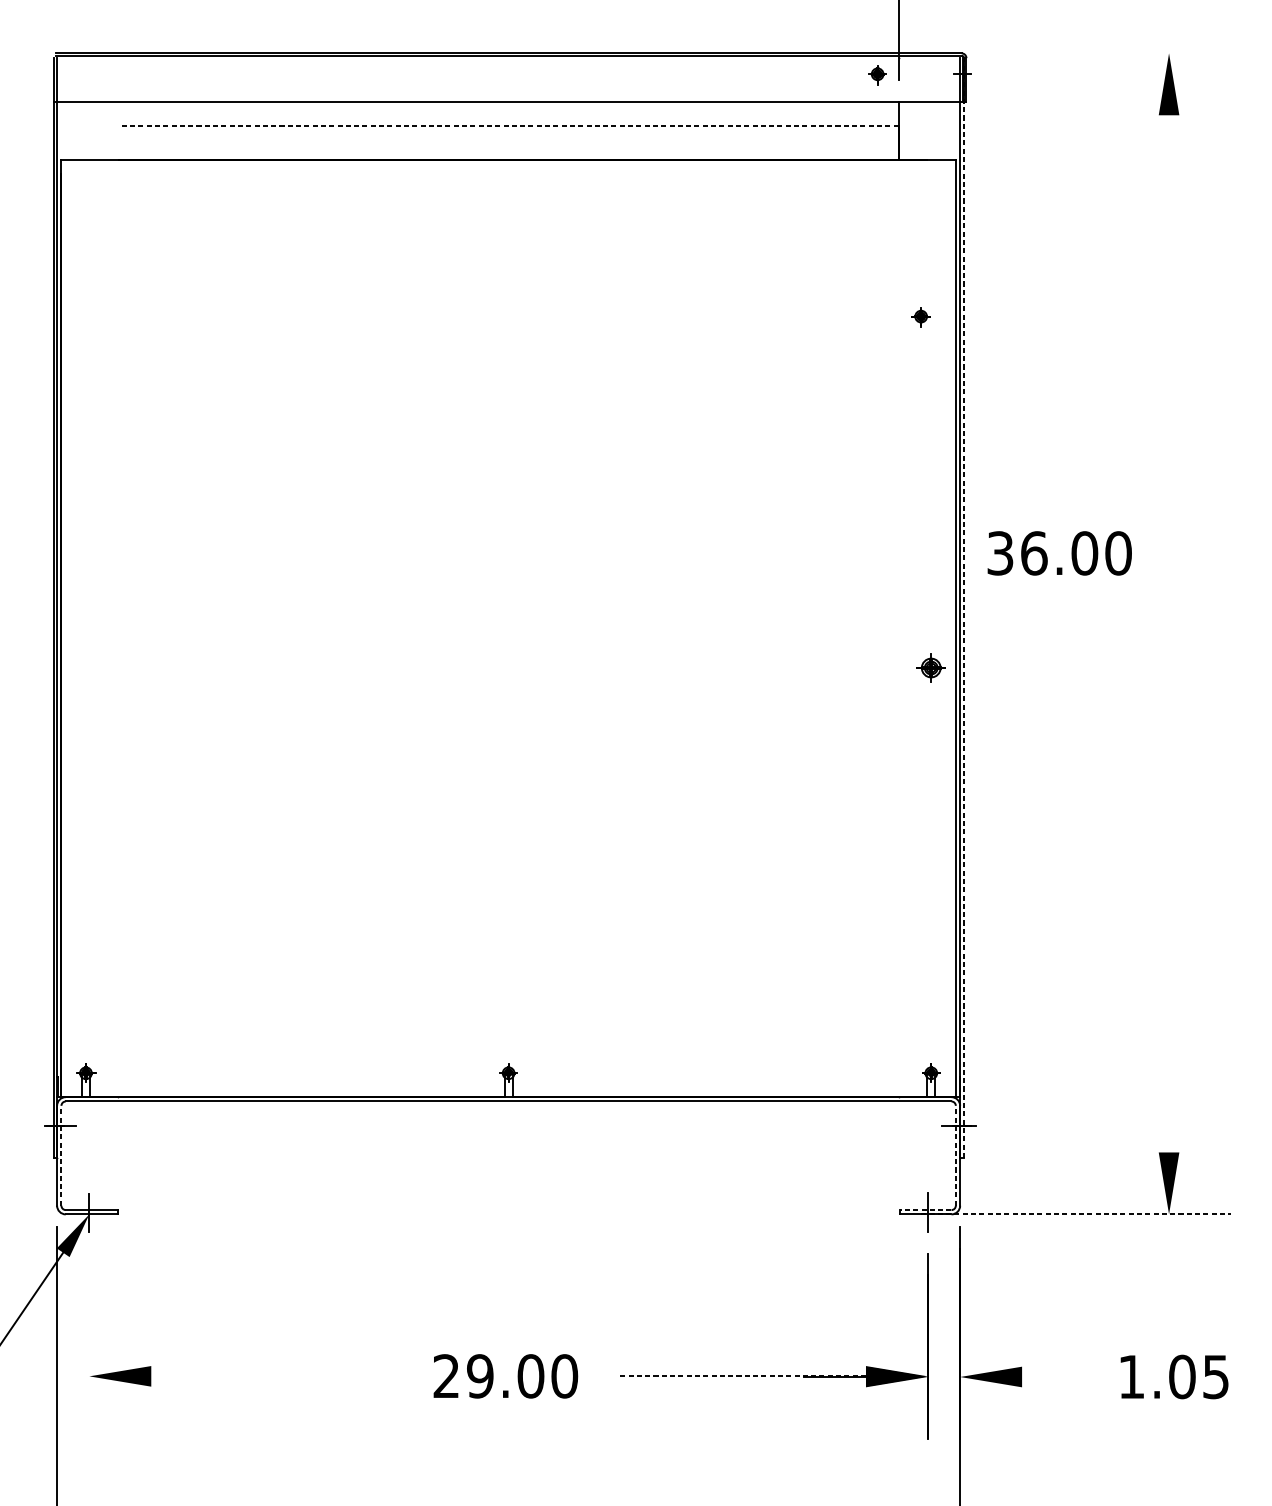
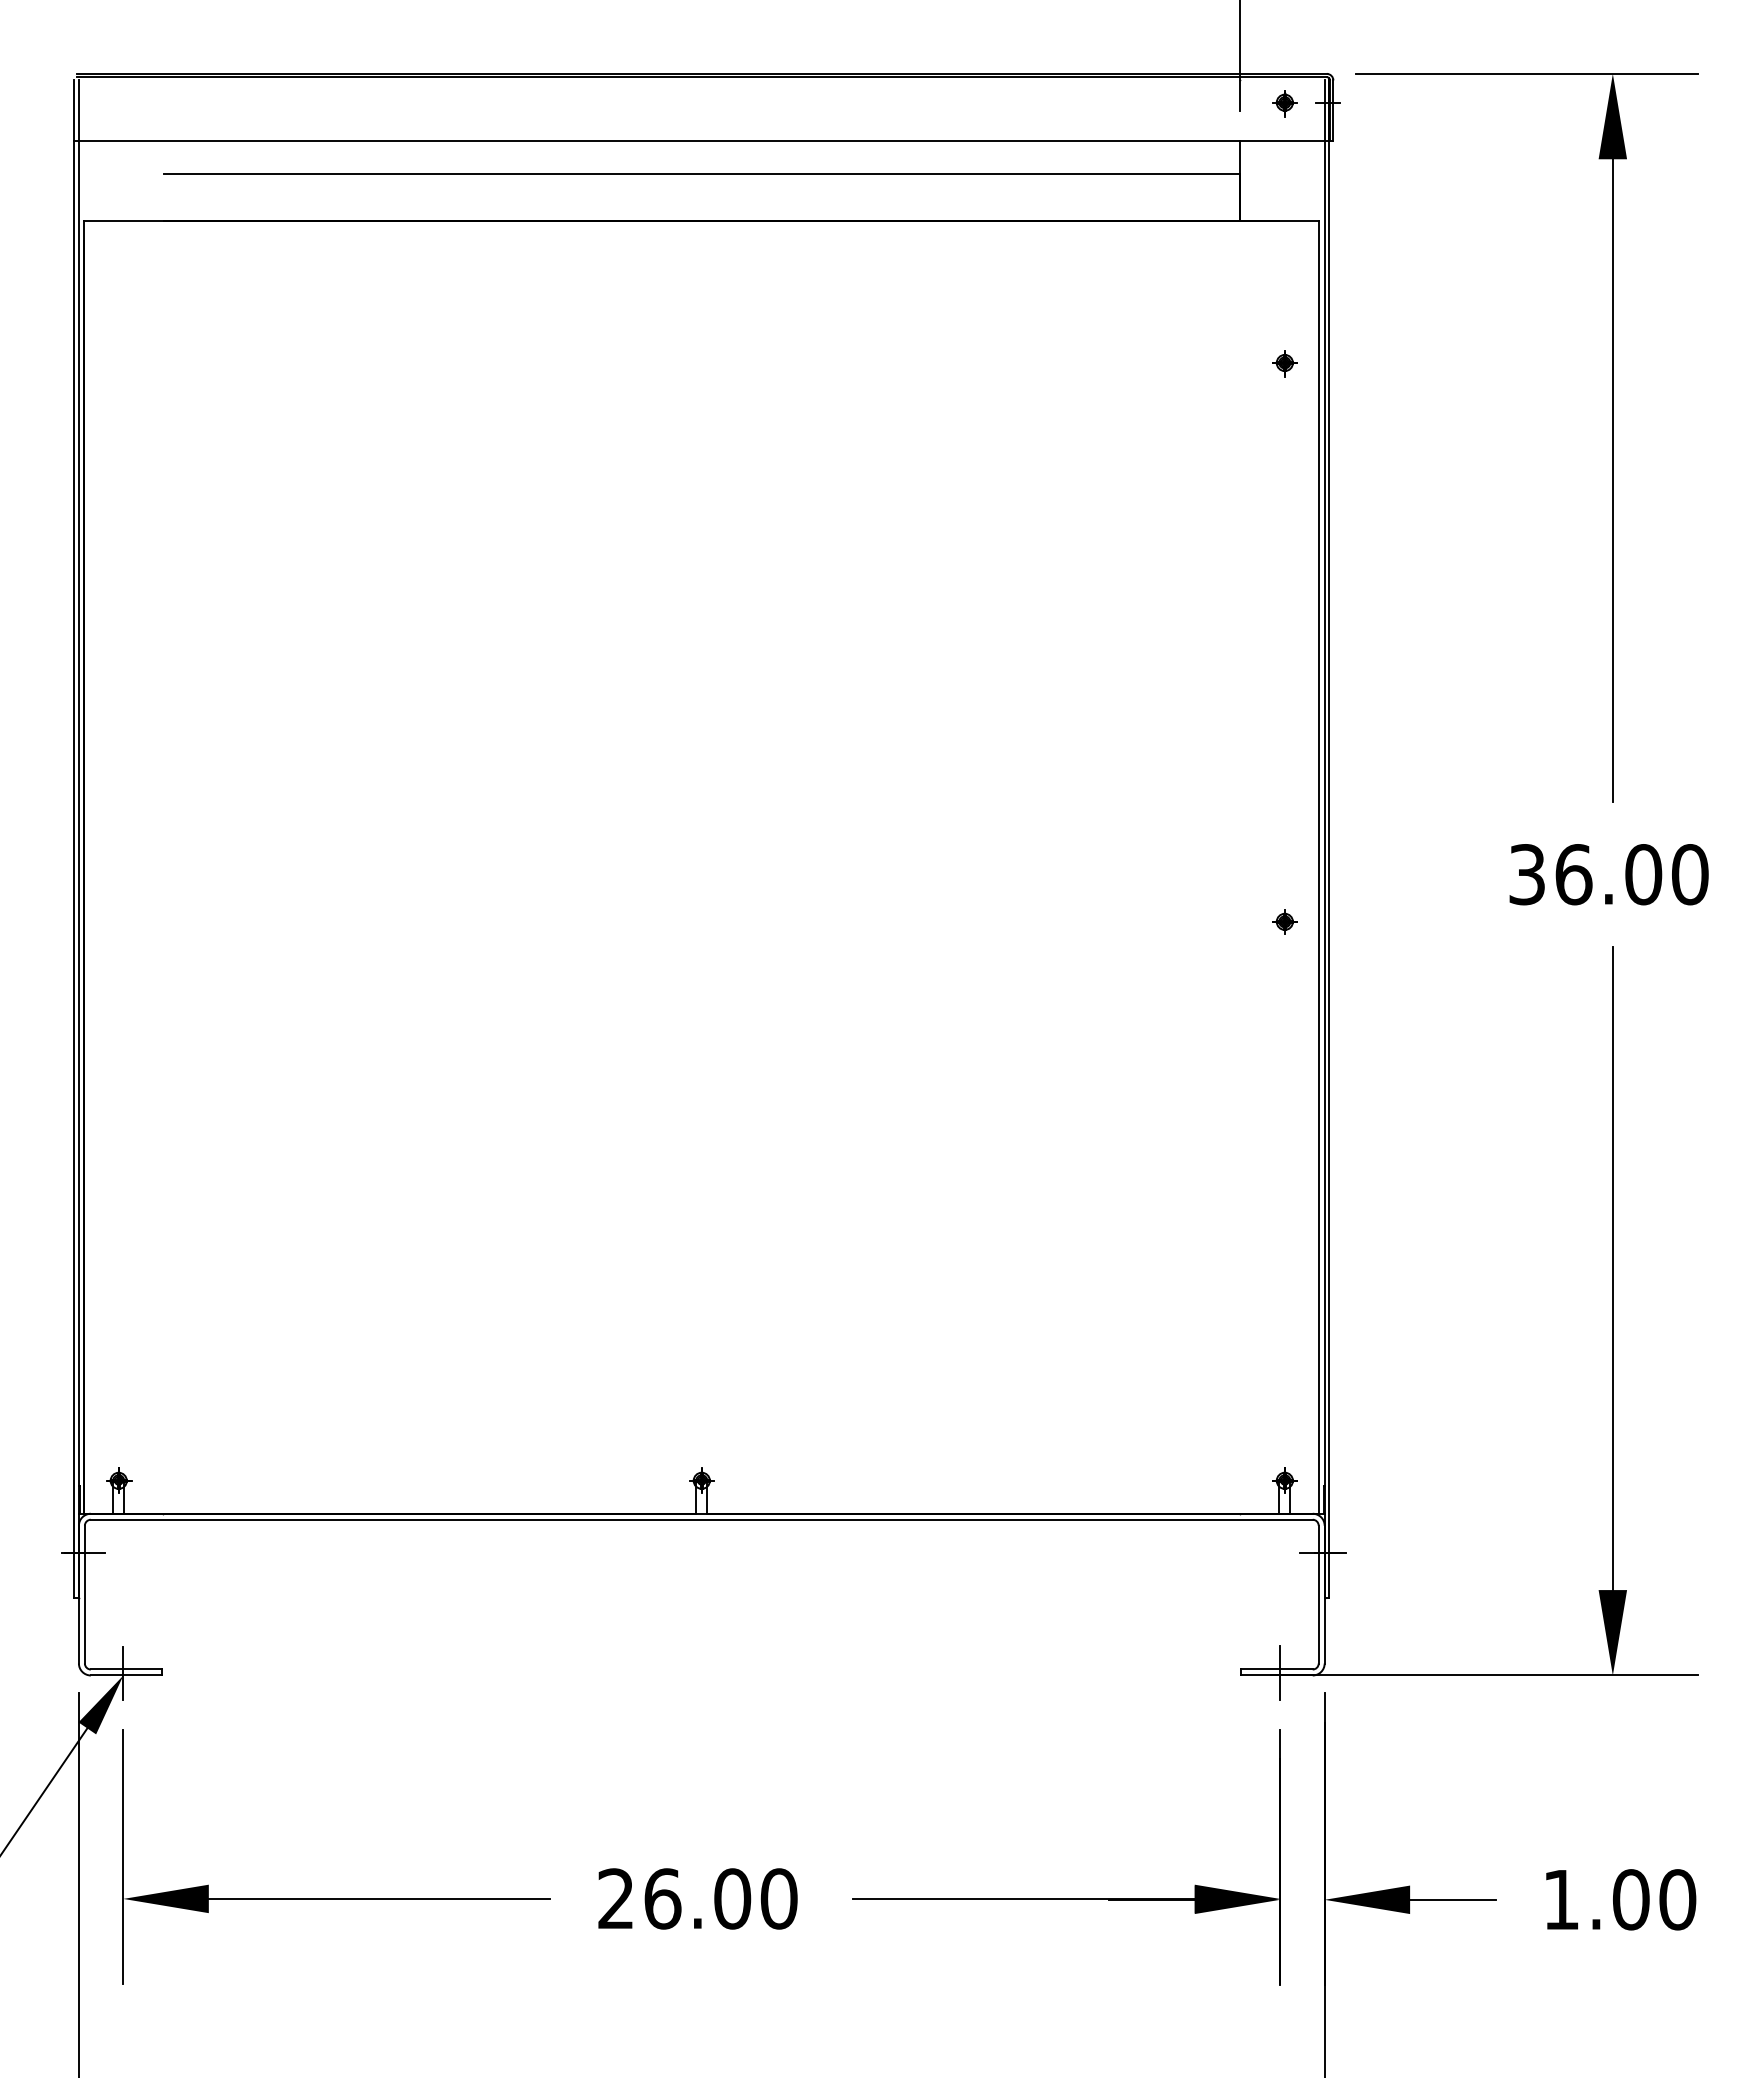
line: (1107, 53) -> (1527, 73), added
part: (877, 74) -> (1284, 103), moved
line: (508, 125) -> (701, 173), dashed -> solid
part: (920, 316) -> (1284, 363), moved
line: (1168, 348) -> (1612, 480), added
text: (1059, 553) -> (1608, 874), moved
line: (963, 608) -> (1329, 839), dashed -> solid
part: (931, 667) -> (1284, 921), size x0.62
line: (1168, 919) -> (1612, 1268), added
line: (61, 1155) -> (84, 1594), dashed -> solid
line: (955, 1155) -> (1318, 1594), dashed -> solid
line: (925, 1210) -> (1276, 1669), dashed -> solid
line: (1076, 1214) -> (1484, 1675), dashed -> solid
line: (89, 1345) -> (123, 1856), added
line: (274, 1376) -> (379, 1898), added
text: (480, 1376) -> (662, 1898), 29.00 -> 26.00
line: (742, 1376) -> (1024, 1898), dashed -> solid
line: (1052, 1376) -> (1452, 1899), added
text: (1215, 1376) -> (1677, 1899), 1.05 -> 1.00

